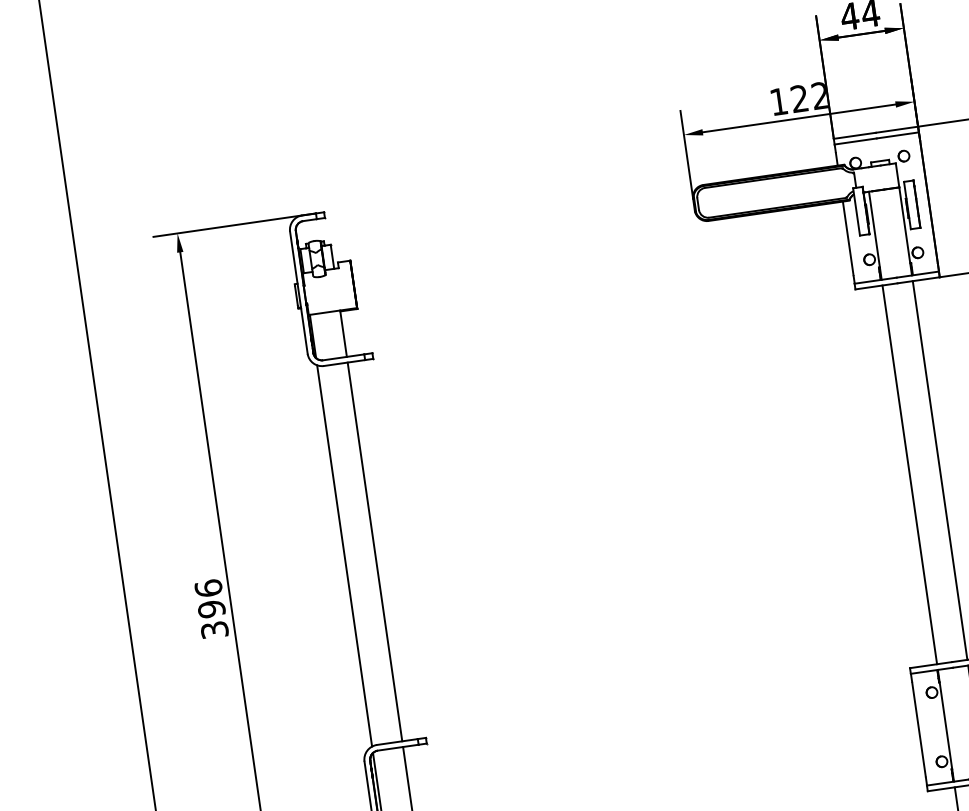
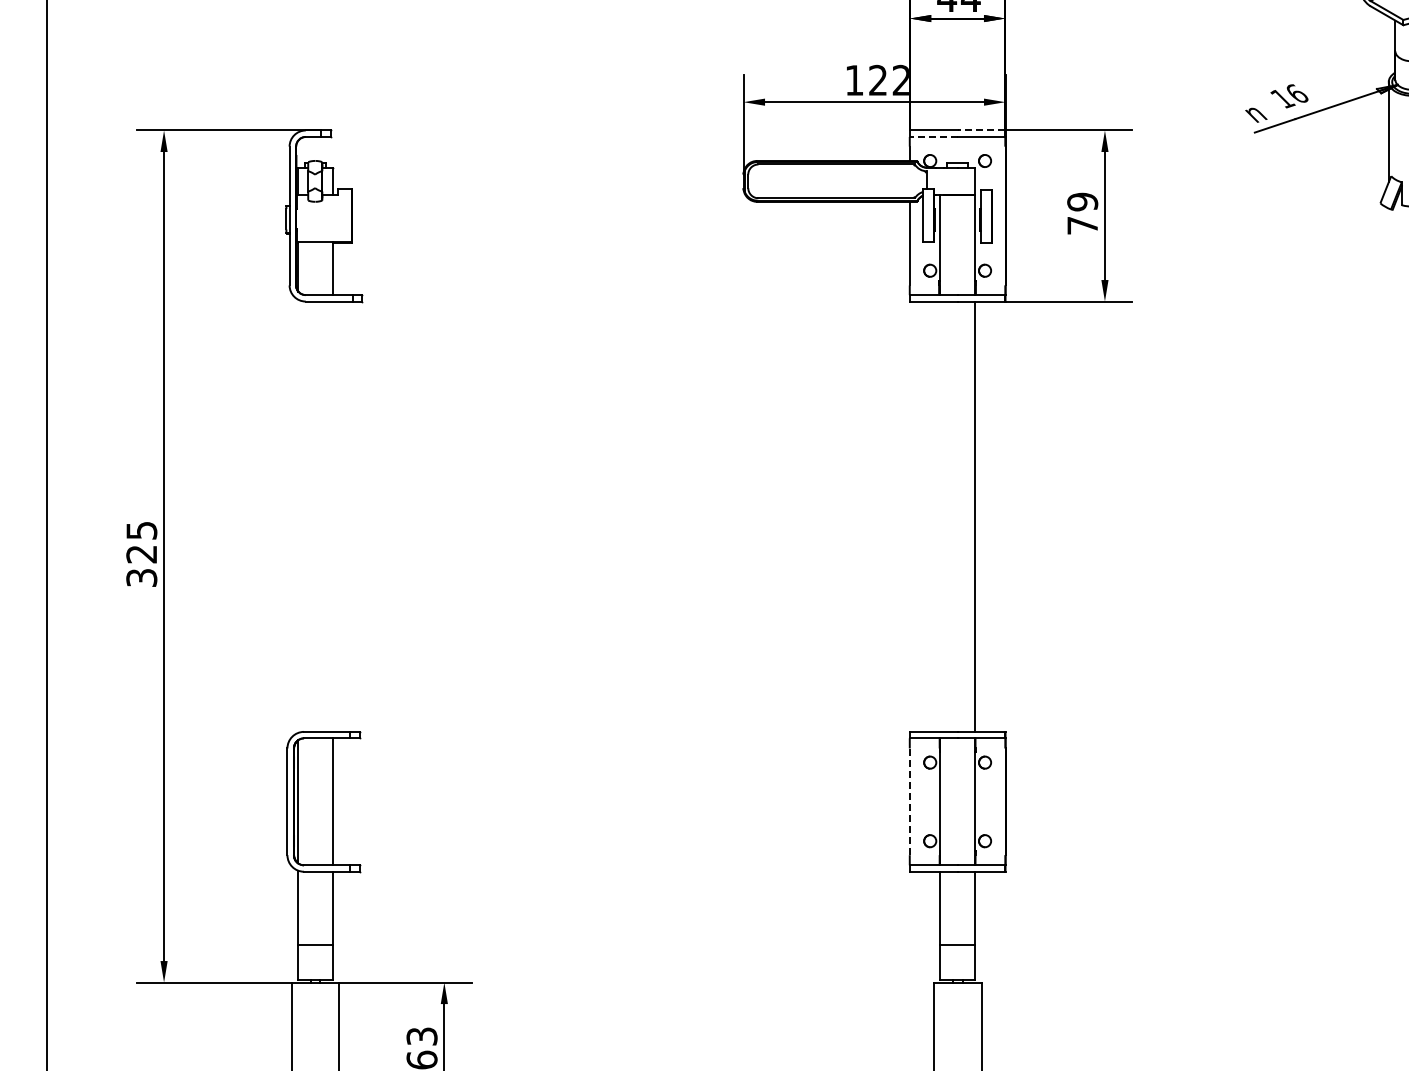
line: (896, 129) -> (981, 130), solid -> dashed
line: (855, 141) -> (933, 136), solid -> dashed
line: (909, 474) -> (940, 516), removed
line: (374, 551) -> (332, 516), removed
line: (344, 555) -> (298, 515), removed
text: (209, 598) -> (141, 542), 396 -> 325
line: (918, 729) -> (909, 801), solid -> dashed

